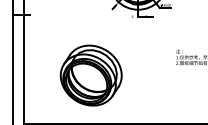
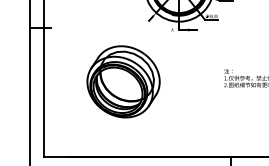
part: (91, 75) -> (123, 81), moved

